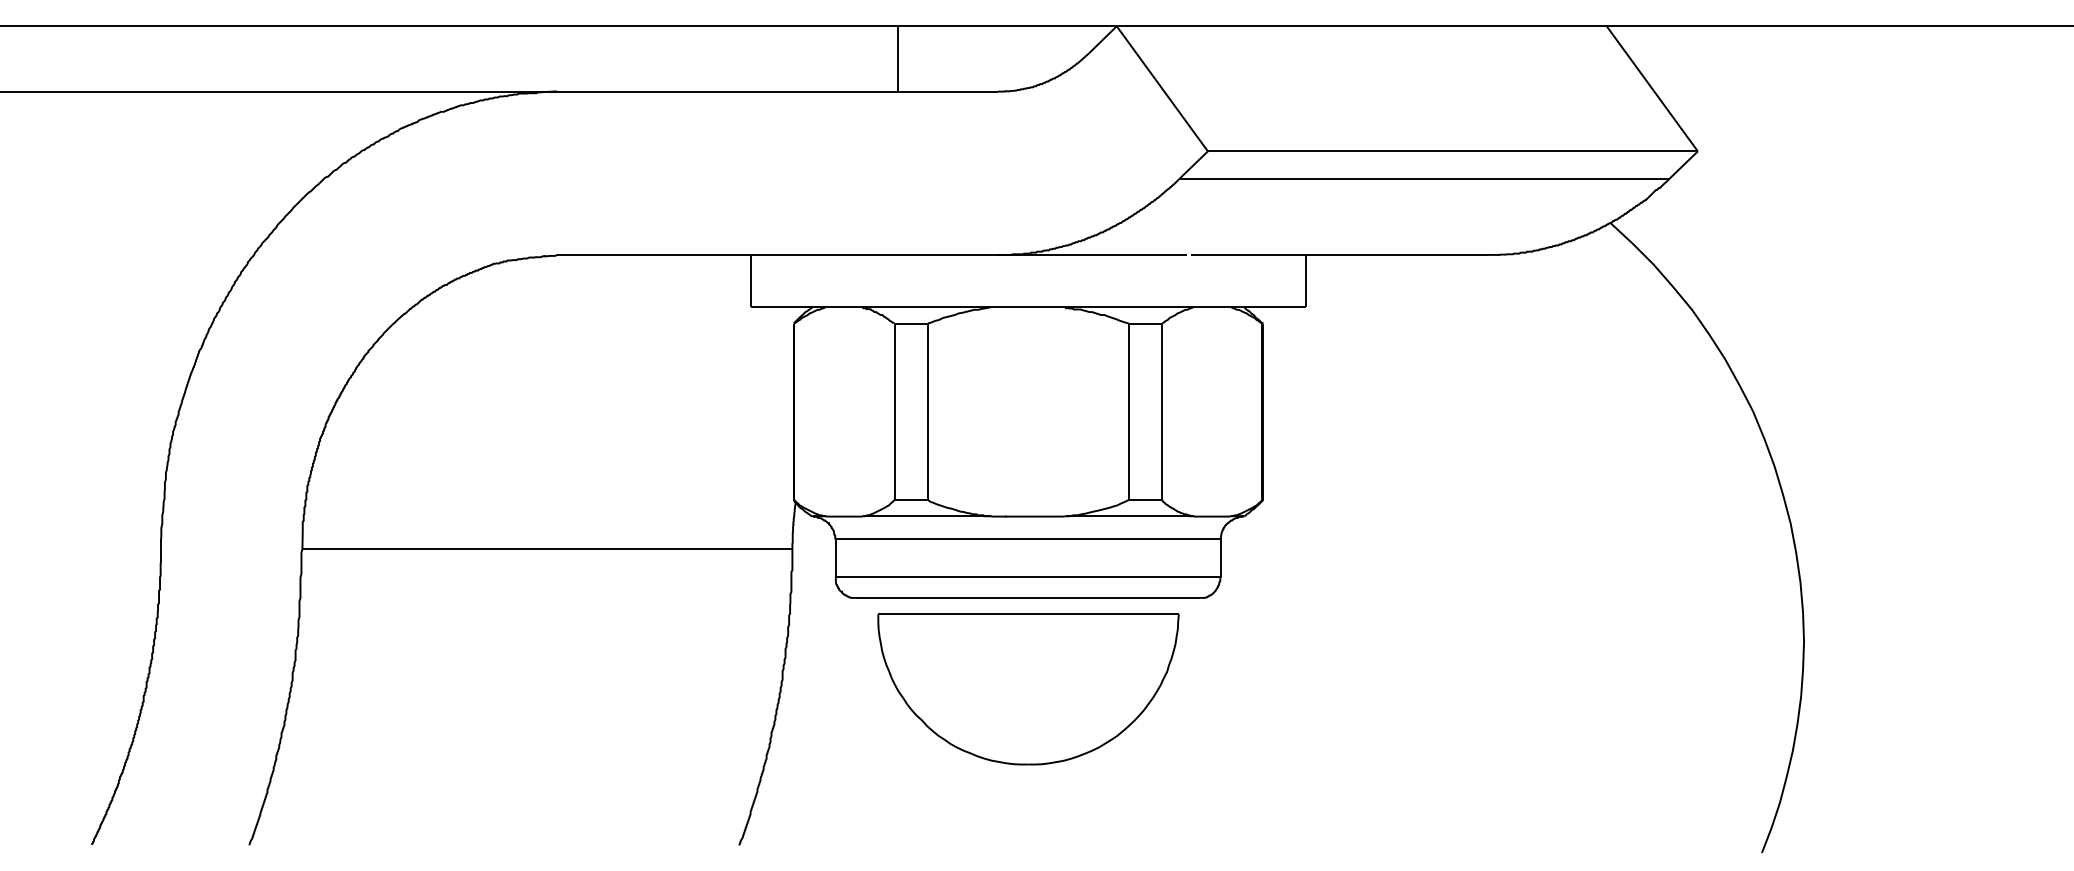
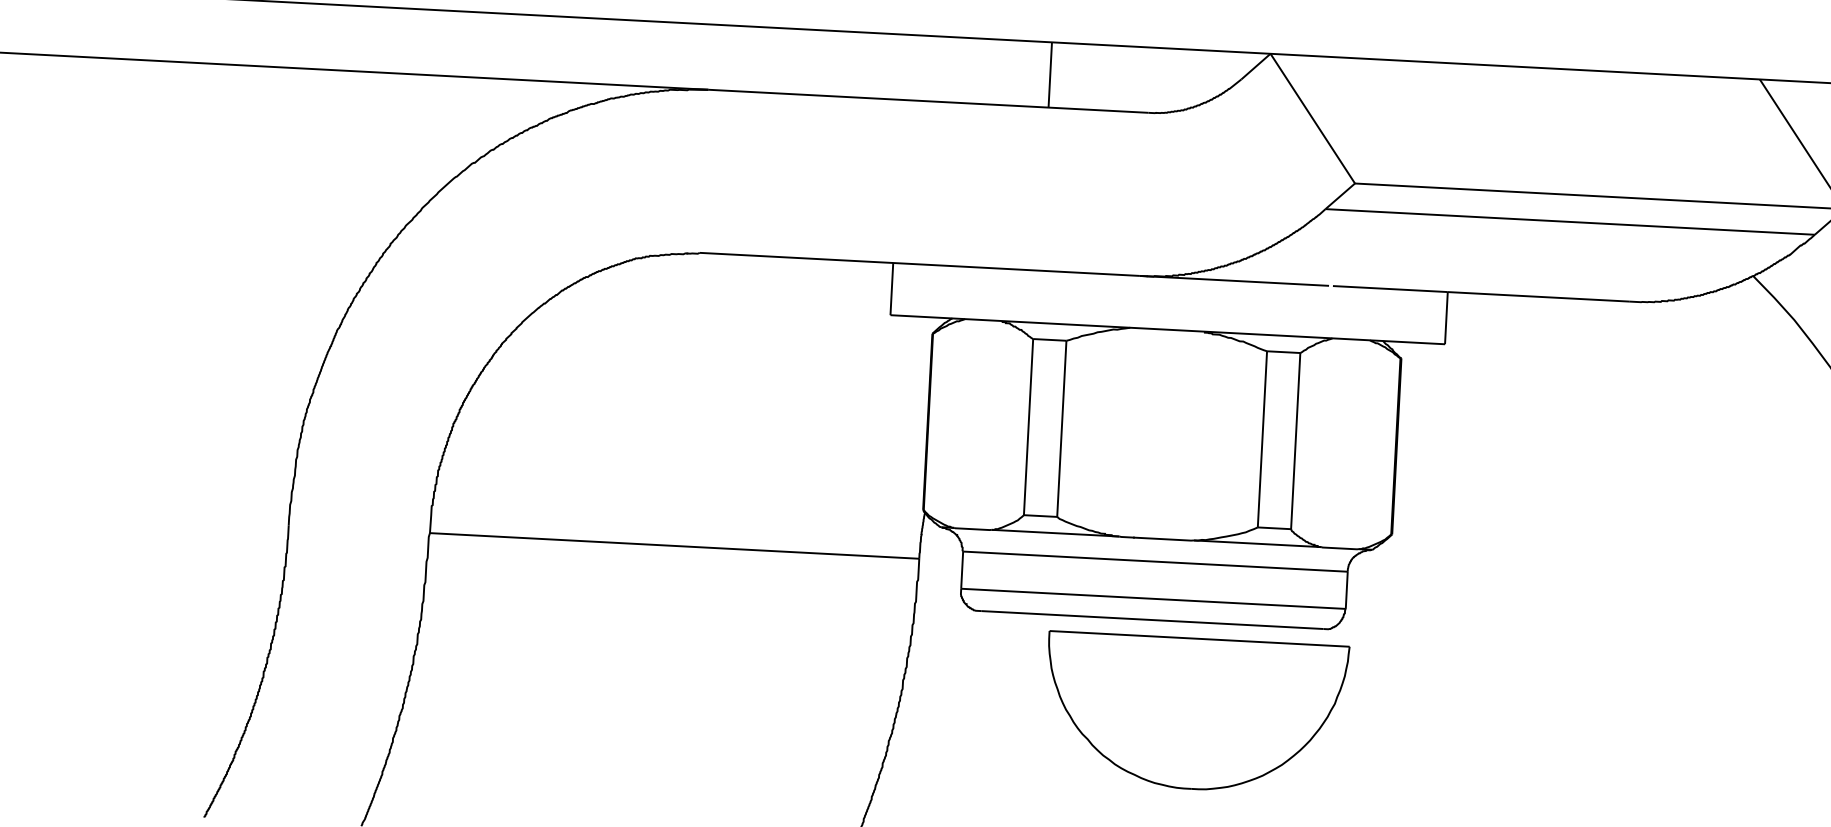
part: (1028, 689) -> (1195, 714), moved

